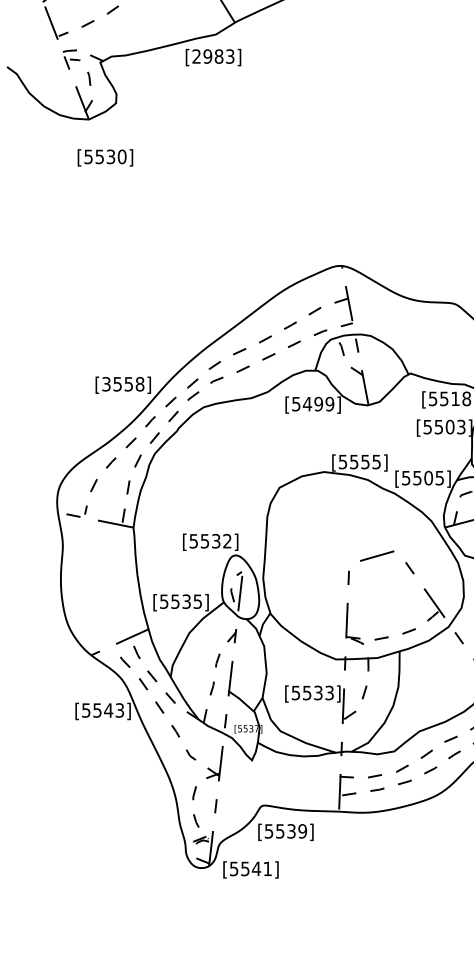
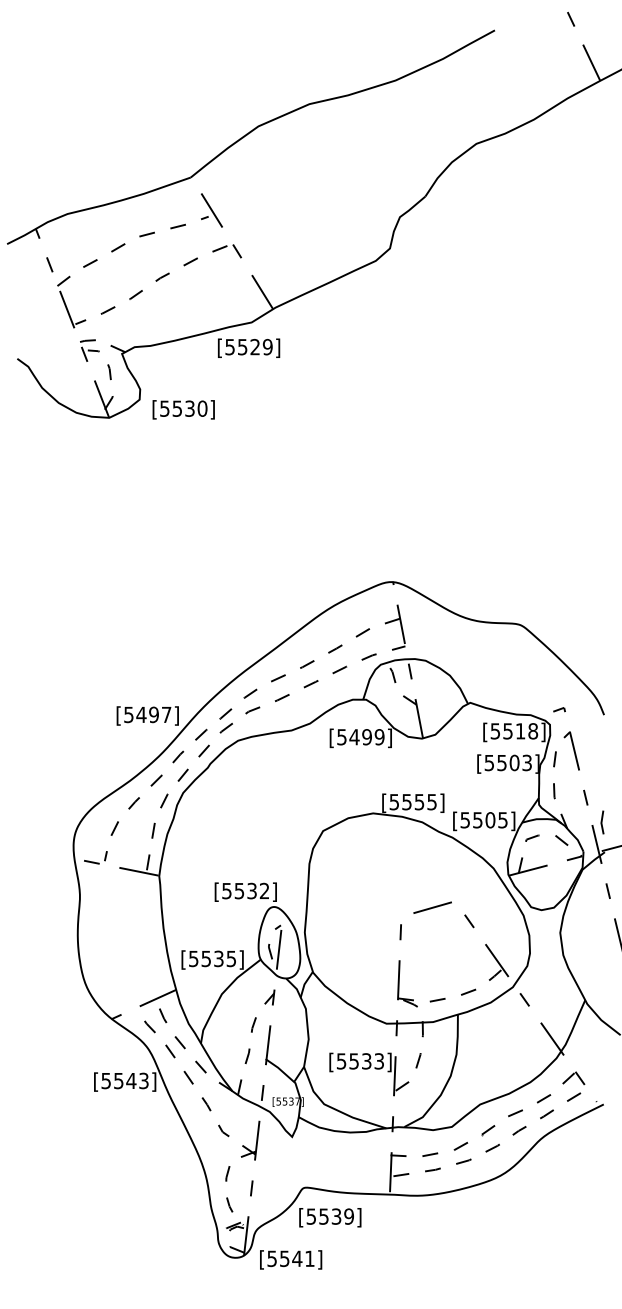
text: (213, 55) -> (248, 346), [2983] -> [5529]
text: (105, 157) -> (183, 409), moved
text: (123, 383) -> (147, 714), [3558] -> [5497]

